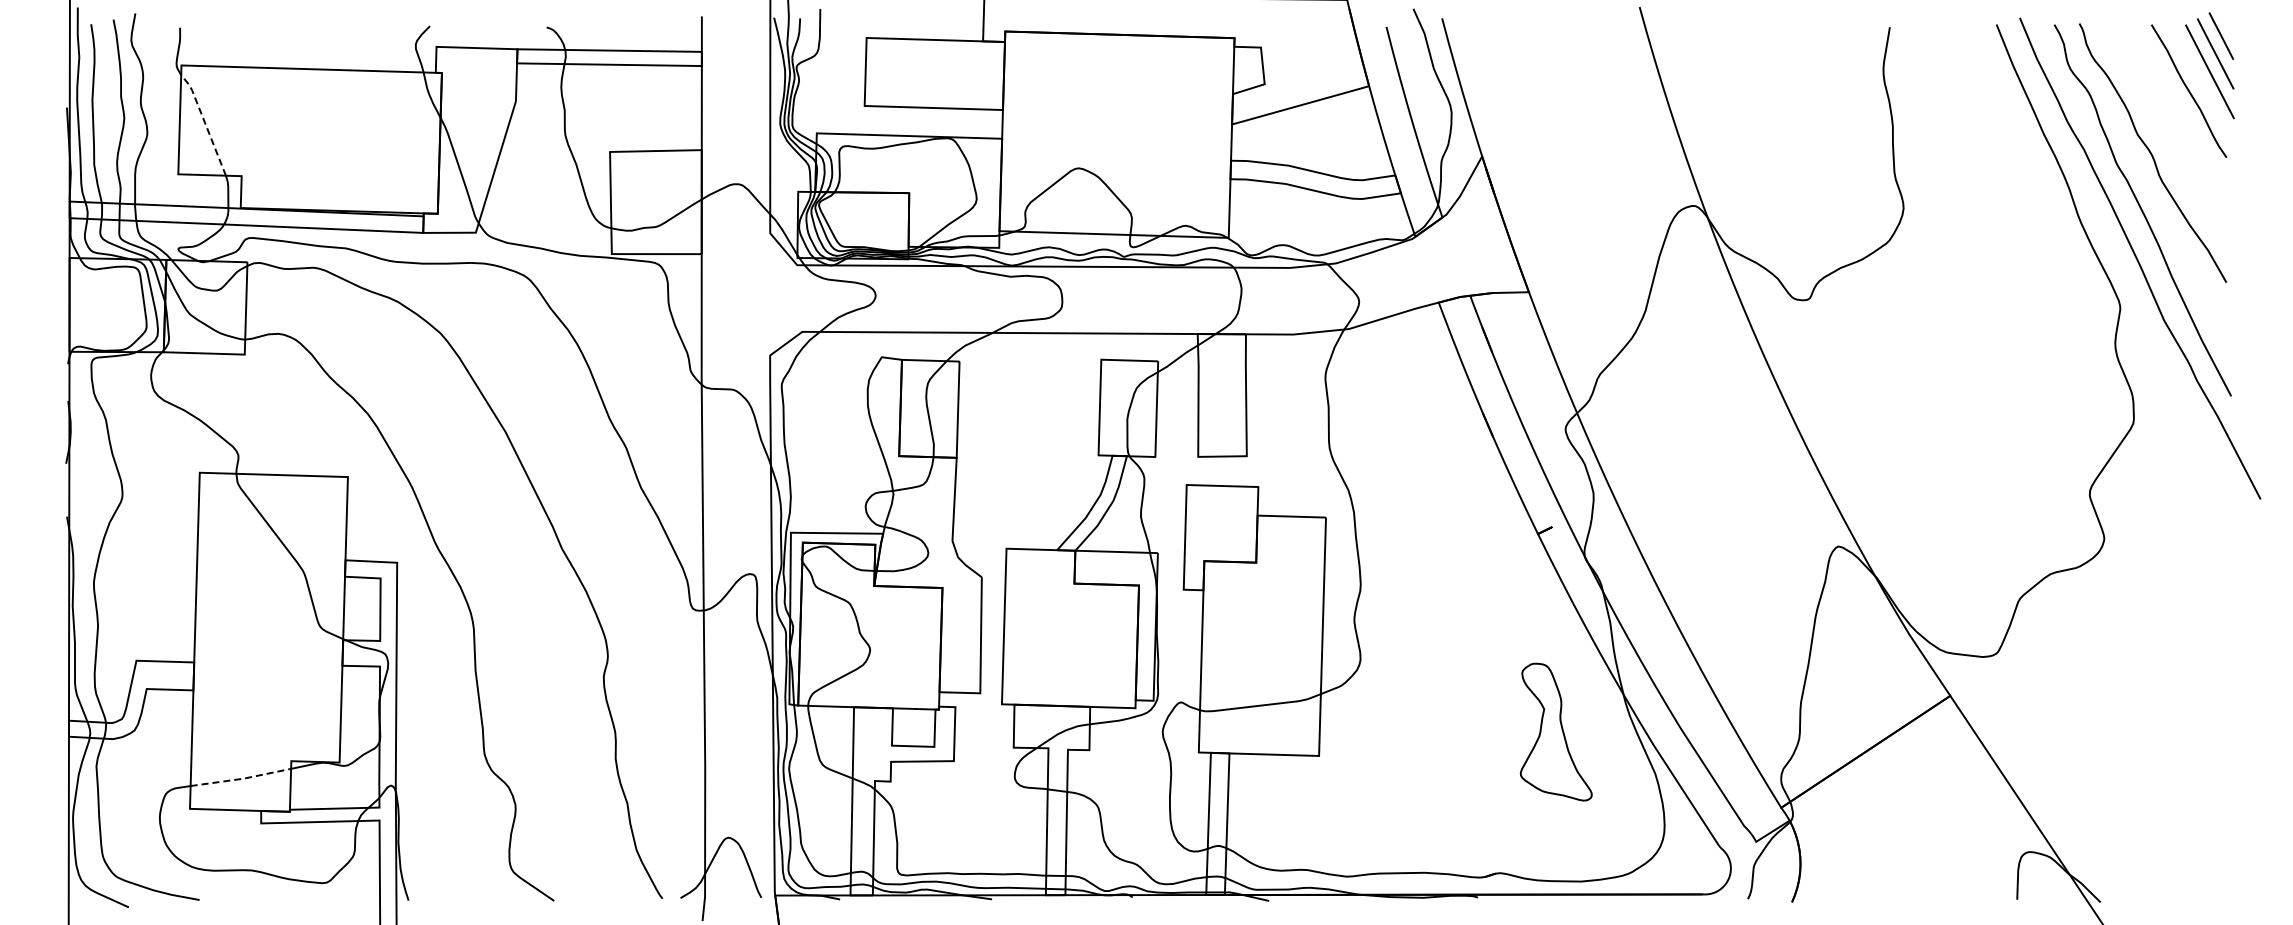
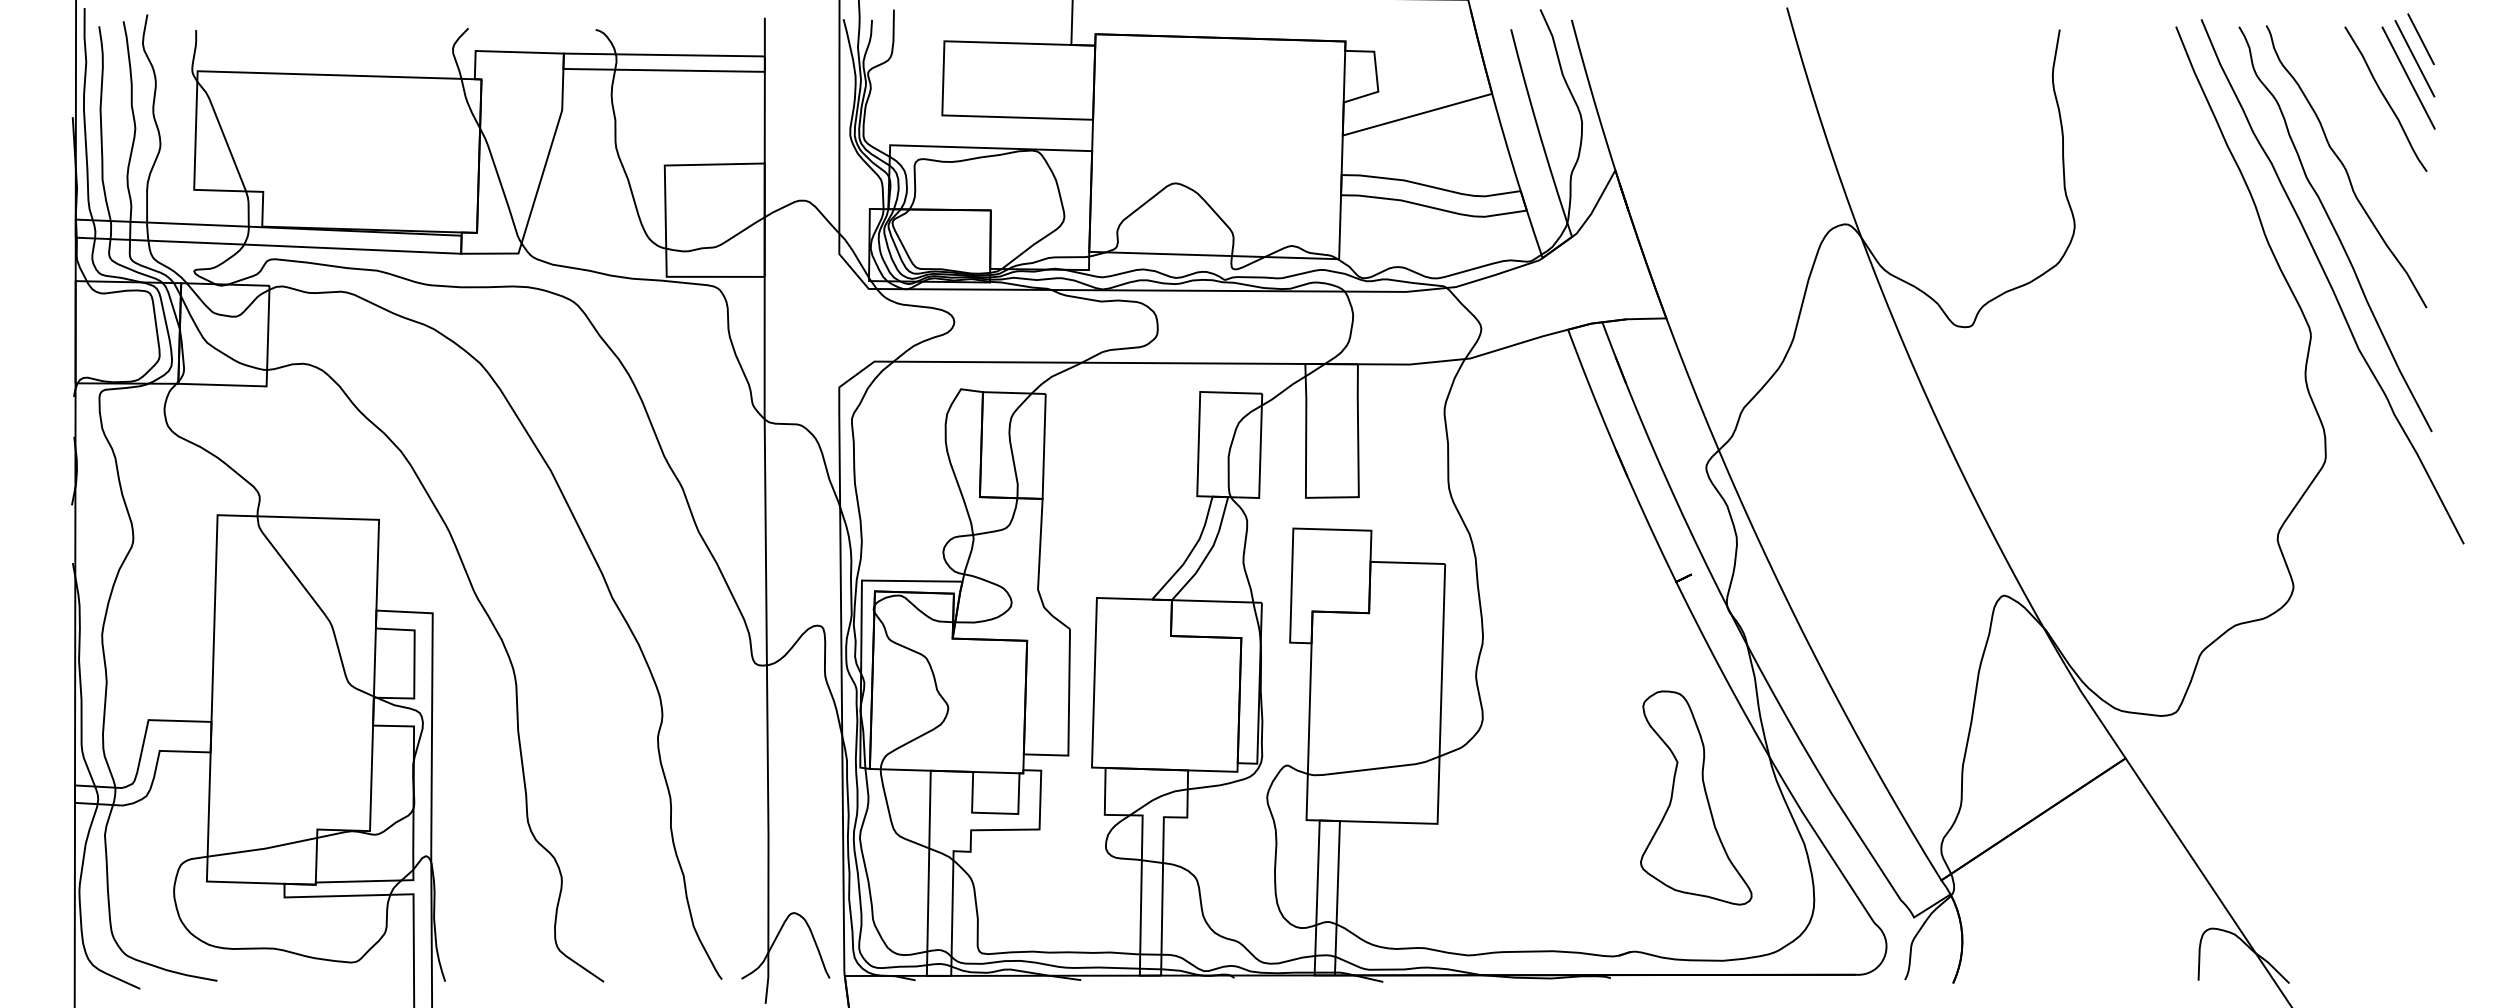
line: (204, 122) -> (222, 133), dashed -> solid
part: (1555, 731) -> (1695, 797), size x1.43
line: (241, 778) -> (263, 848), dashed -> solid

